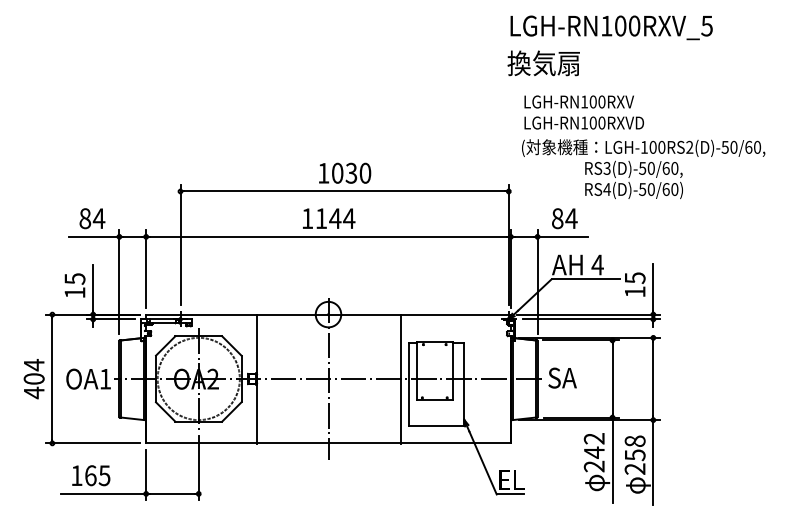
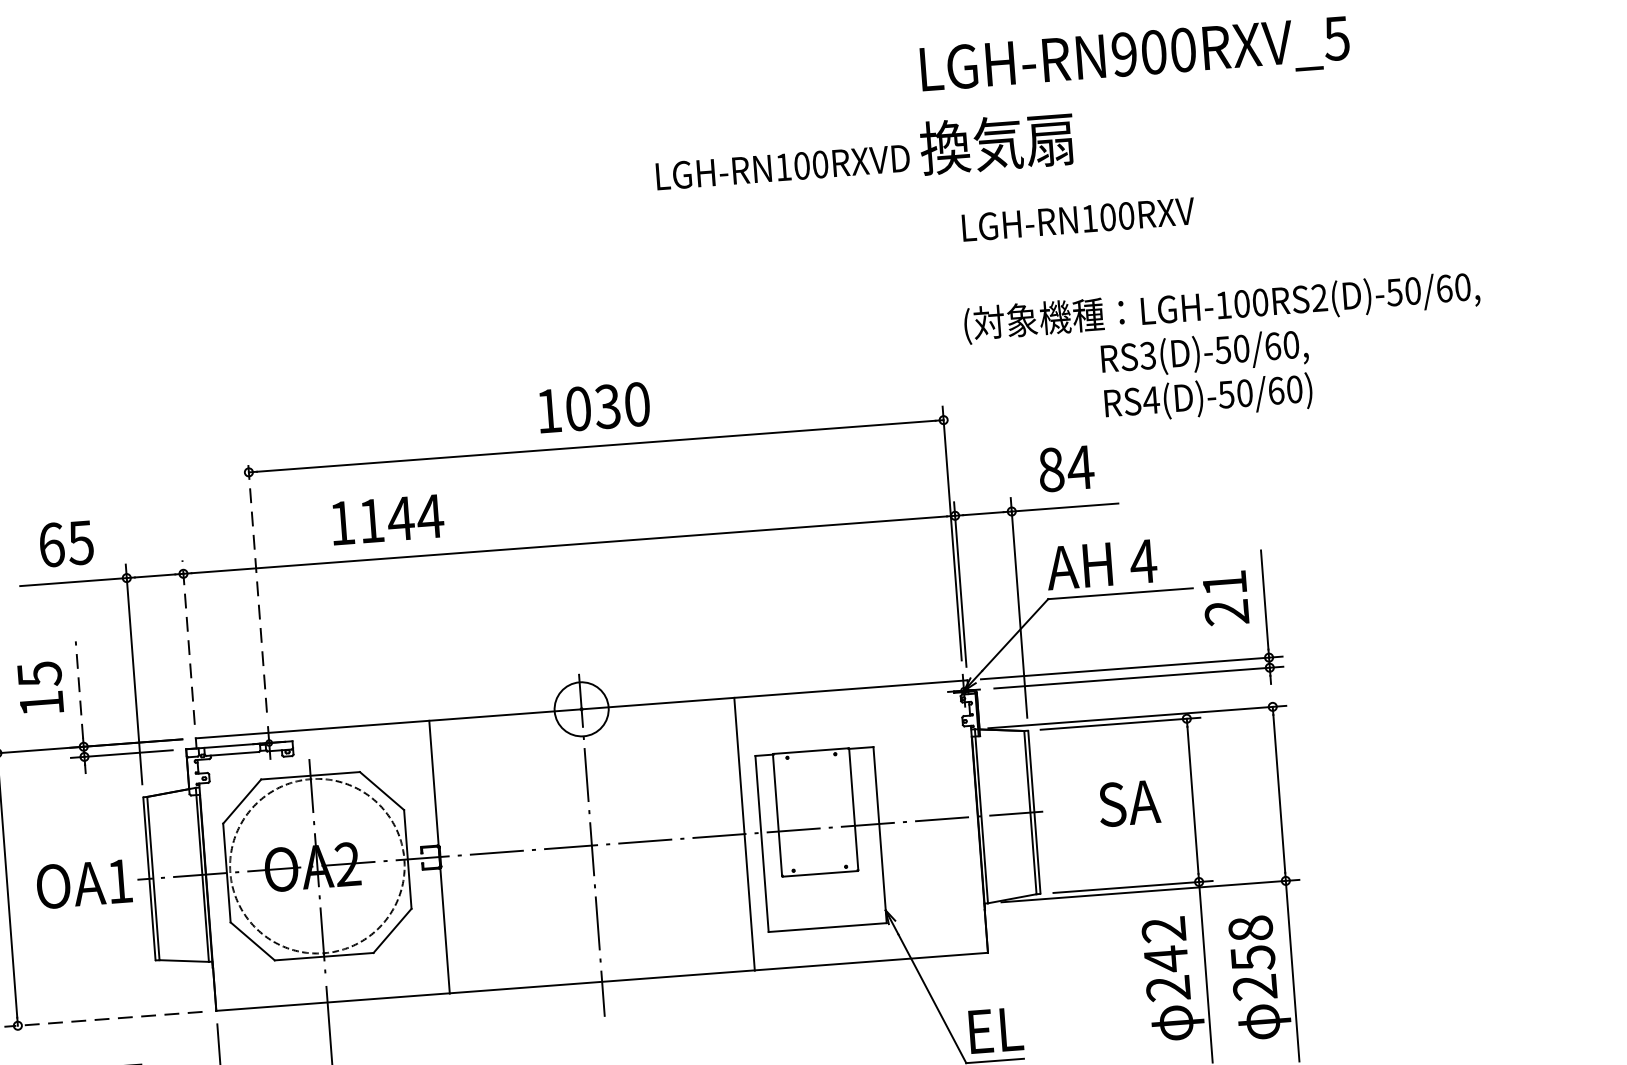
text: (606, 25) -> (1123, 53), LGH-RN100RXV_5 -> LGH-RN900RXV_5
text: (583, 122) -> (781, 166), moved
text: (92, 218) -> (66, 543), 84 -> 65
text: (329, 218) -> (388, 519), moved
line: (180, 245) -> (257, 586), solid -> dashed
line: (146, 269) -> (189, 642), solid -> dashed
text: (634, 284) -> (1224, 596), 15 -> 21
line: (93, 287) -> (80, 689), solid -> dashed
text: (562, 377) -> (1129, 802), moved
line: (92, 443) -> (102, 1019), solid -> dashed

